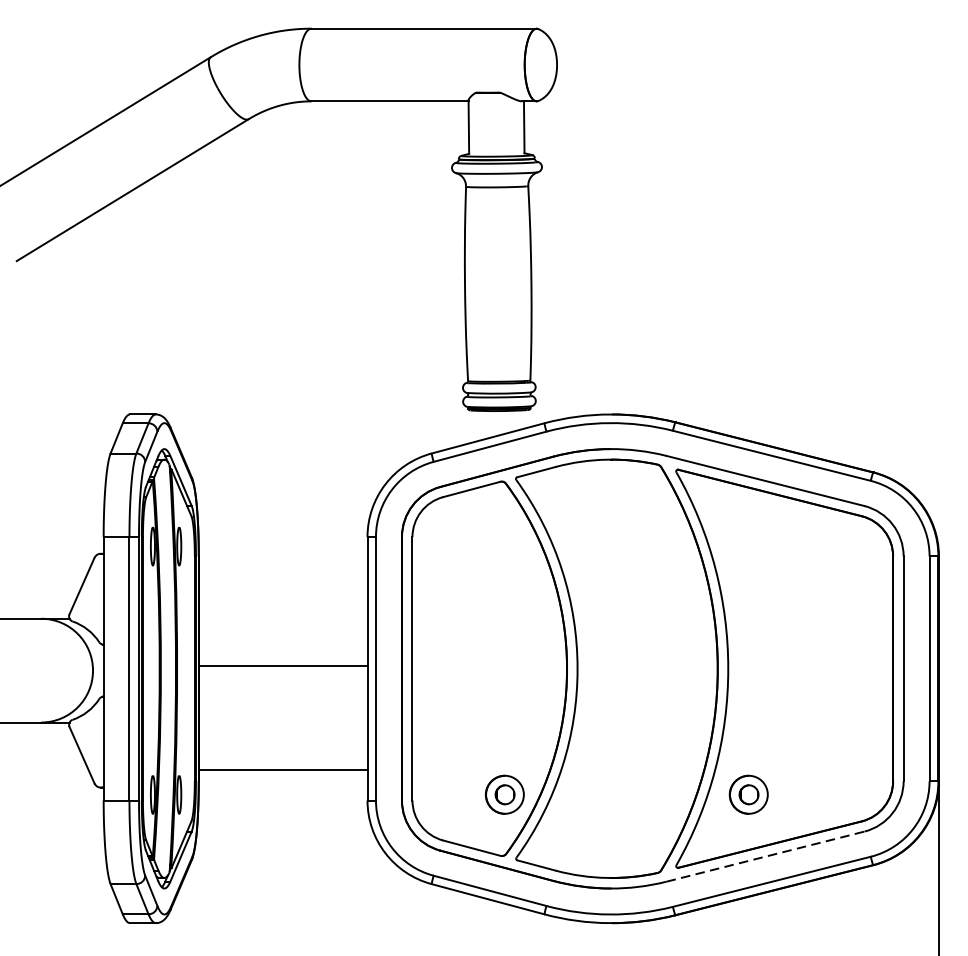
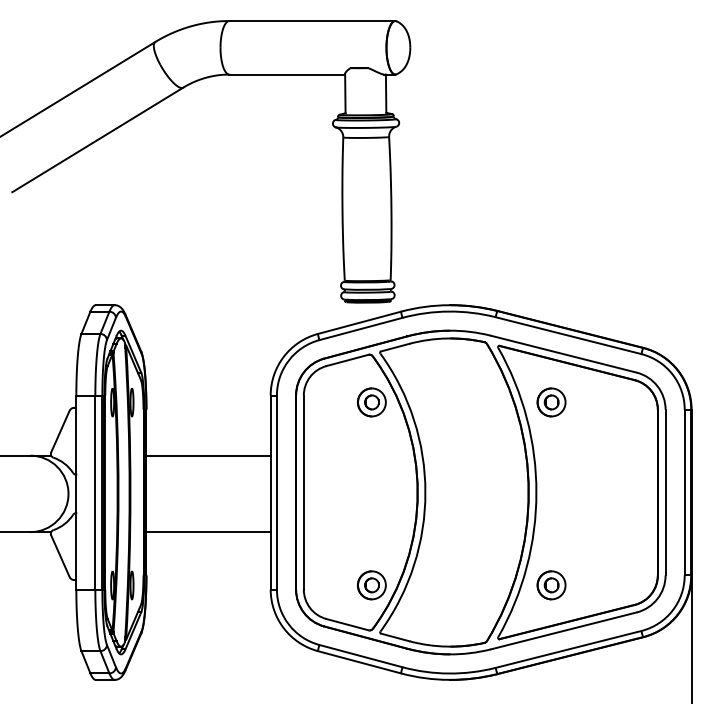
part: (504, 546) -> (371, 402), added
part: (748, 546) -> (551, 402), added
line: (283, 666) -> (208, 455), moved
line: (283, 770) -> (208, 532), moved
line: (766, 856) -> (564, 630), dashed -> solid

